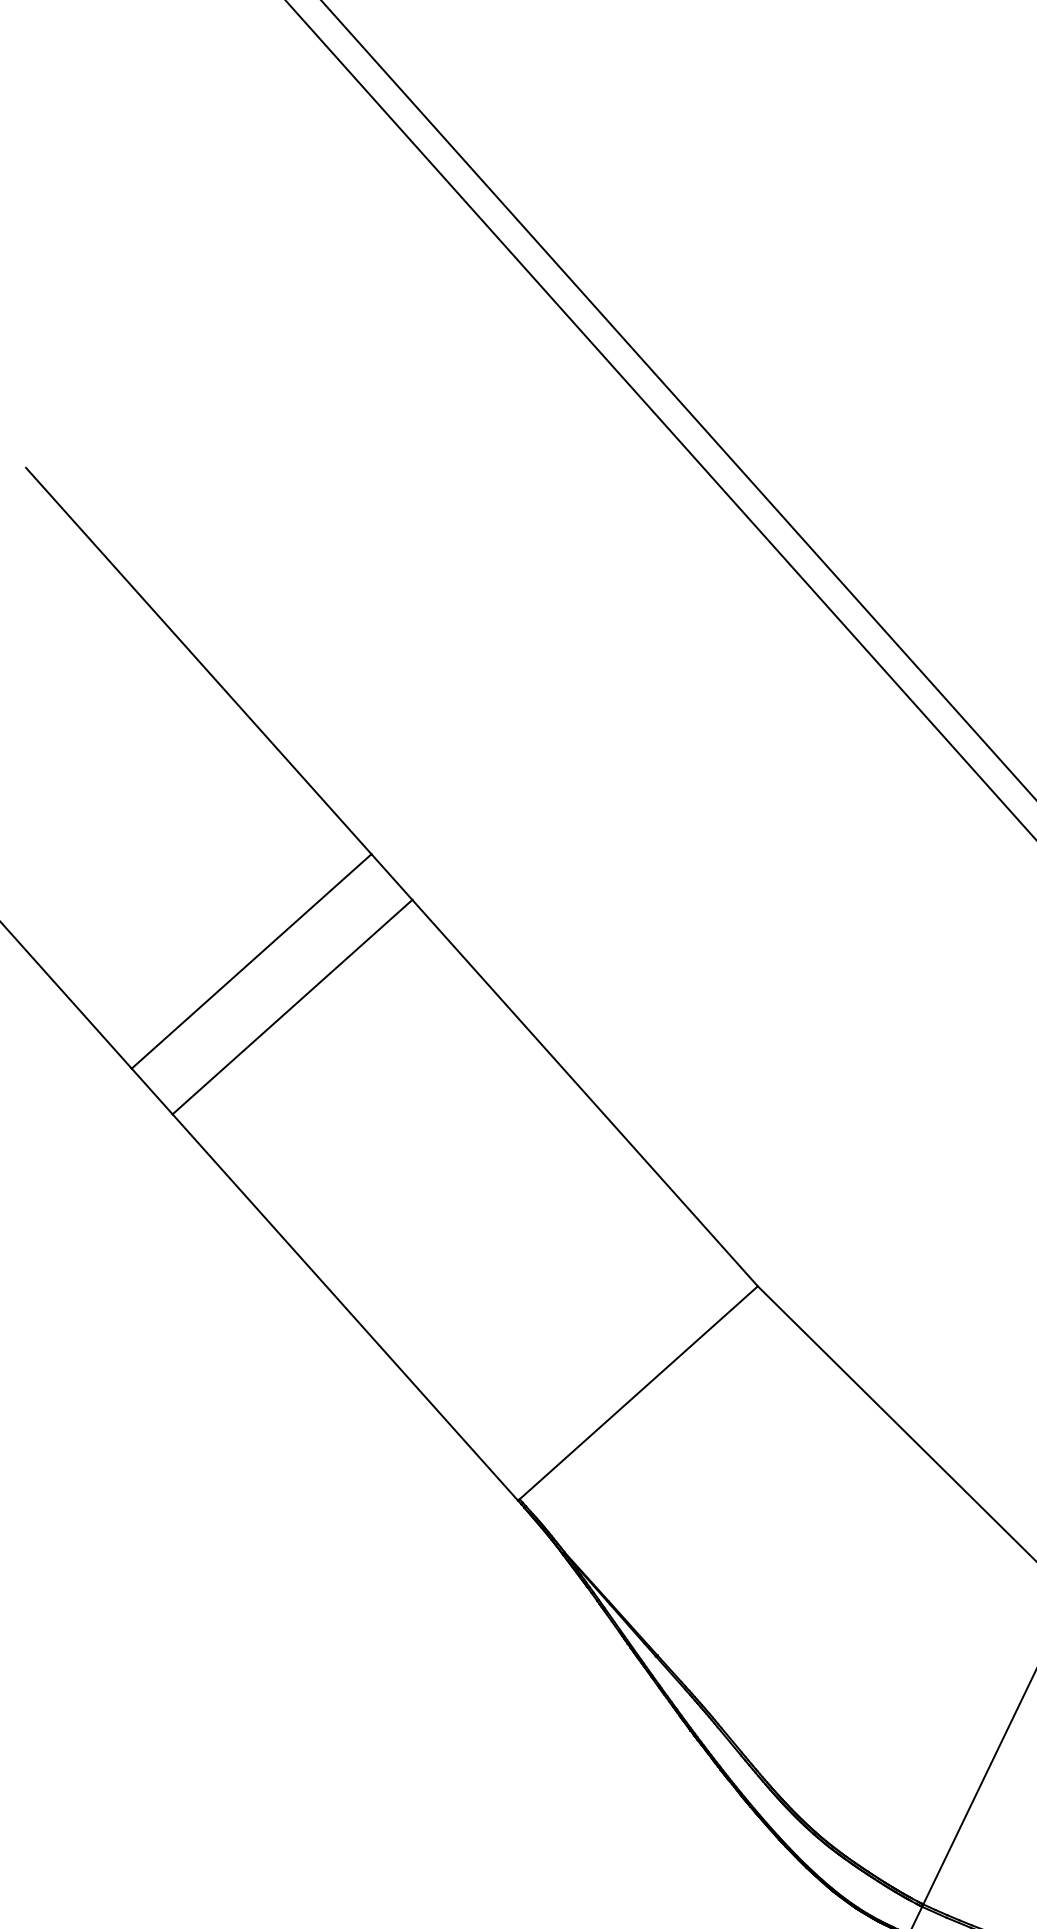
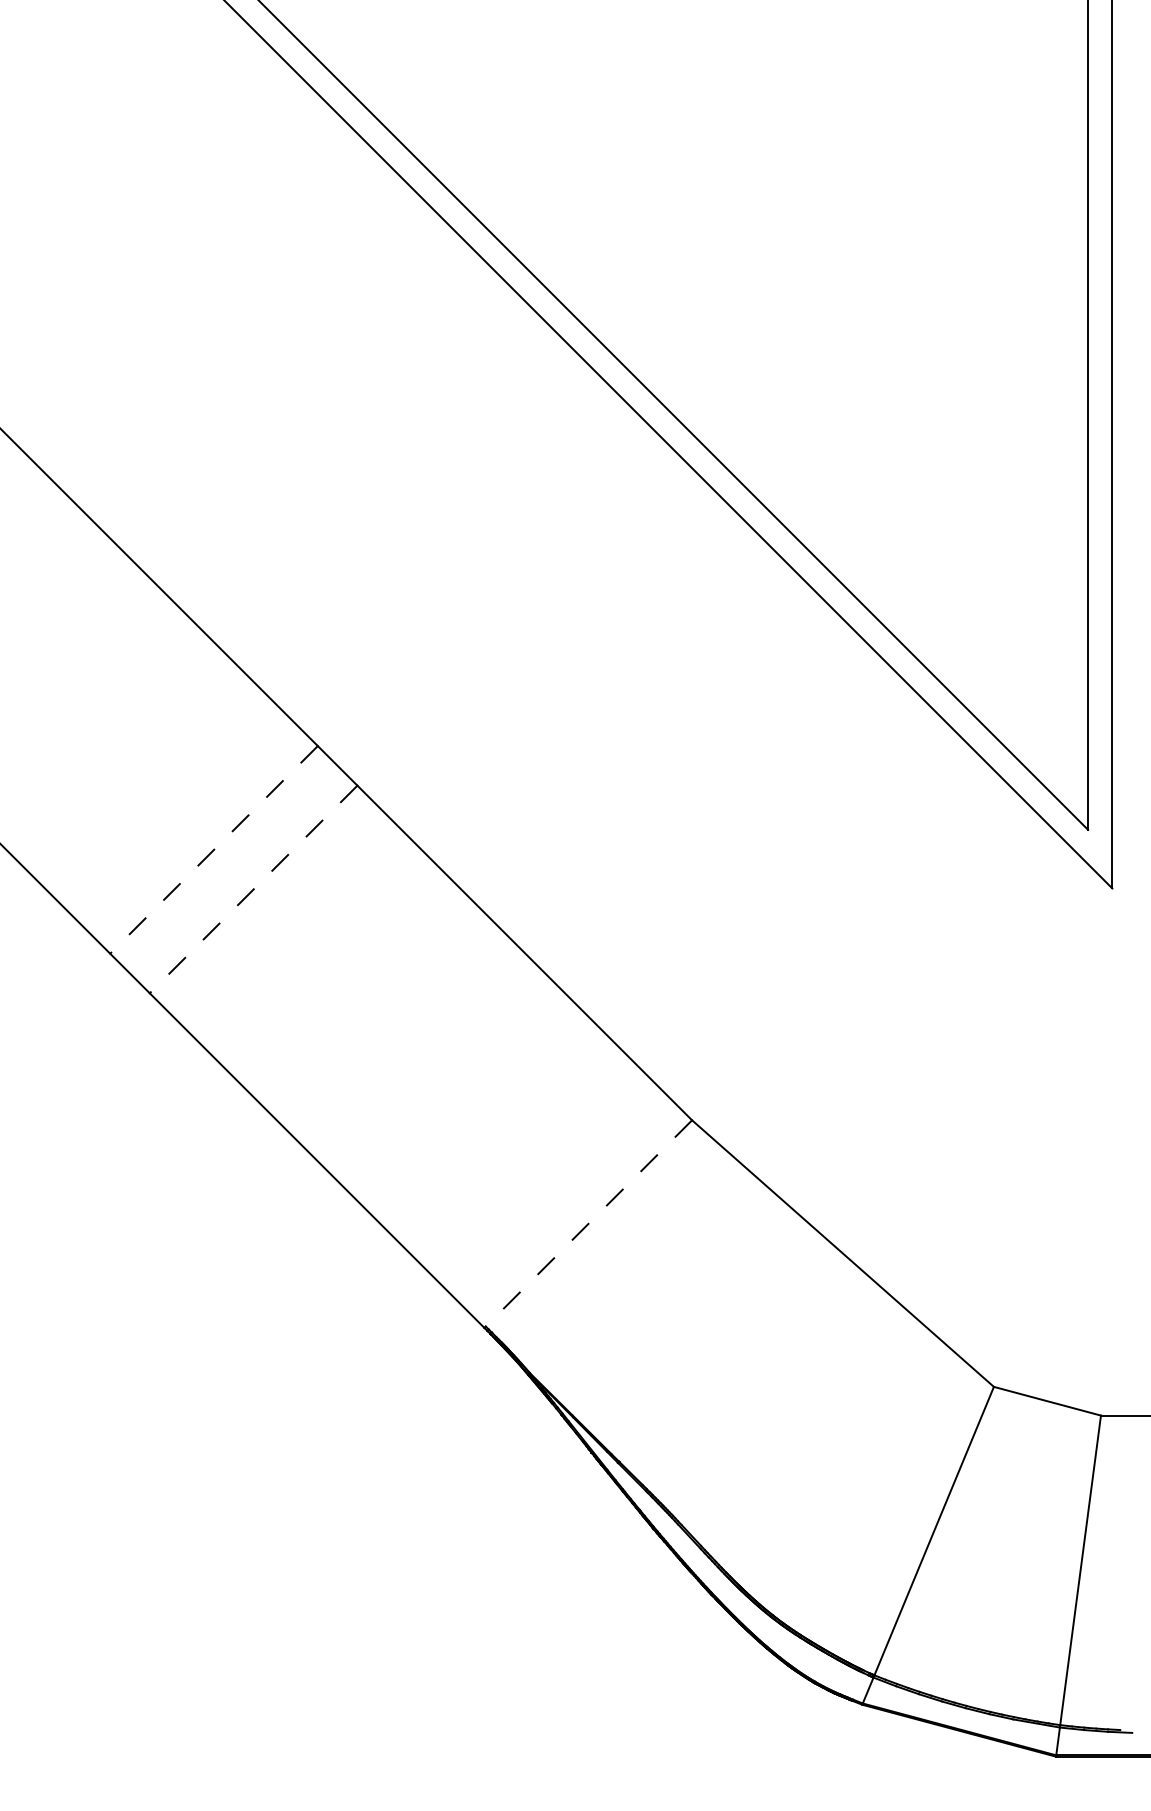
line: (252, 961) -> (214, 849), solid -> dashed
line: (292, 1007) -> (253, 889), solid -> dashed
line: (638, 1392) -> (588, 1223), solid -> dashed

